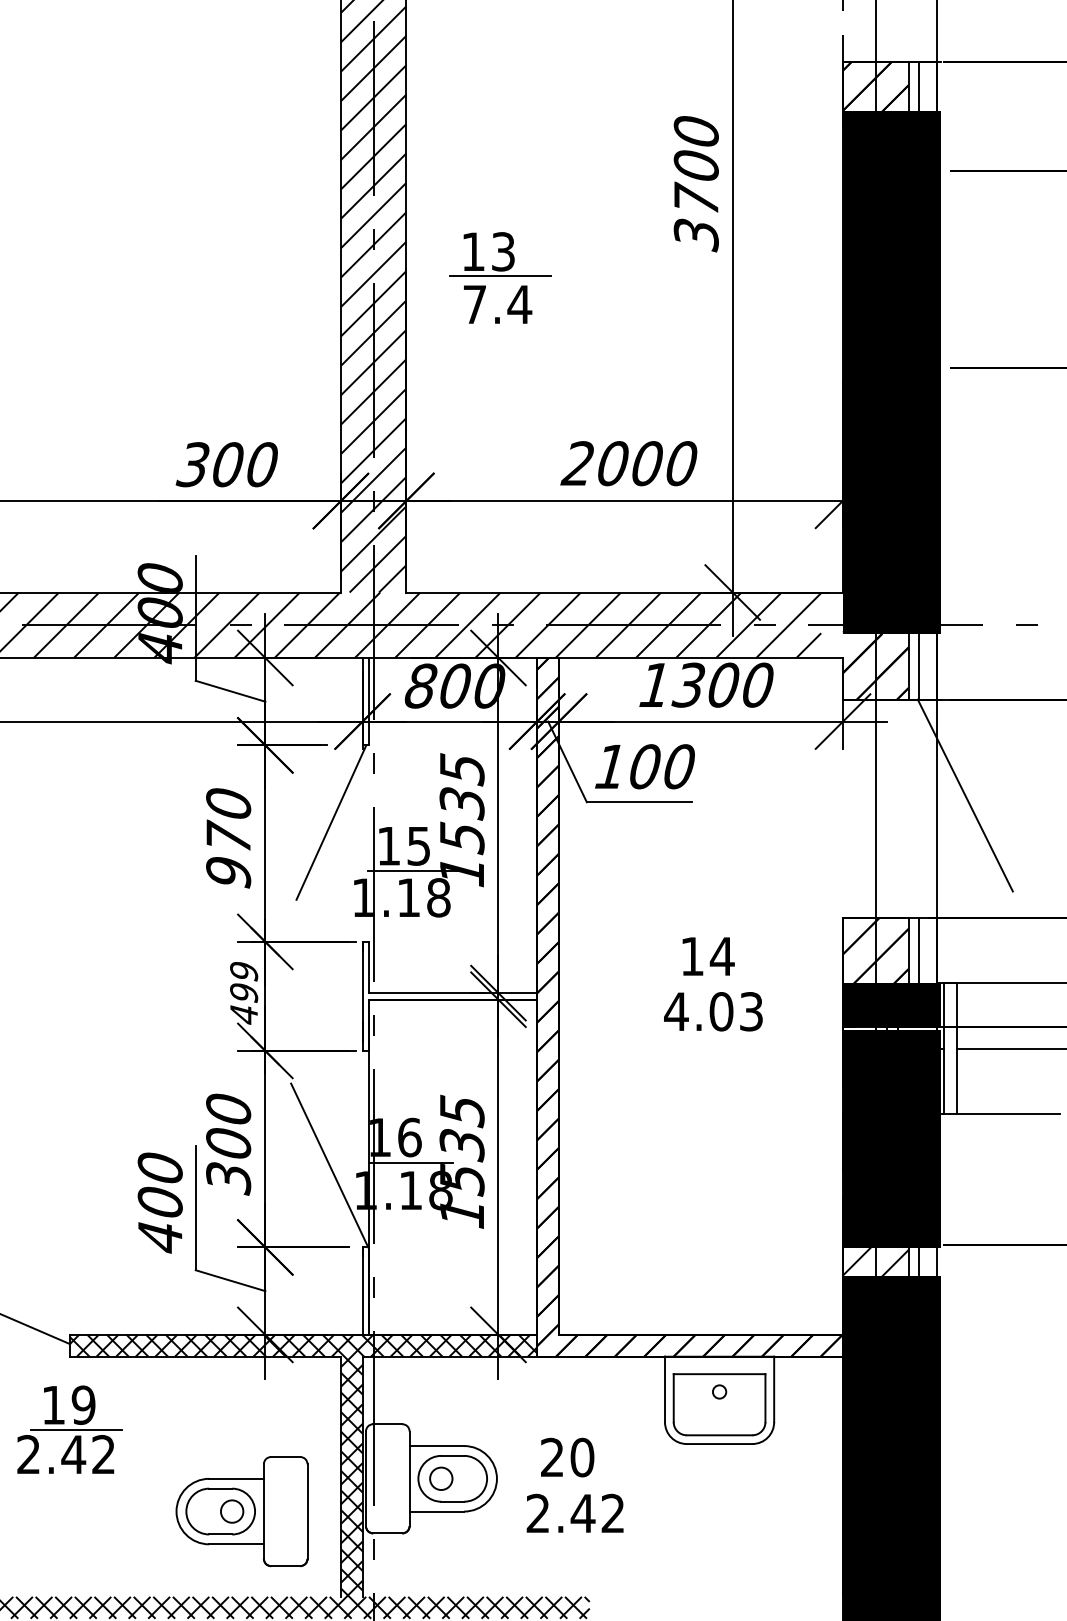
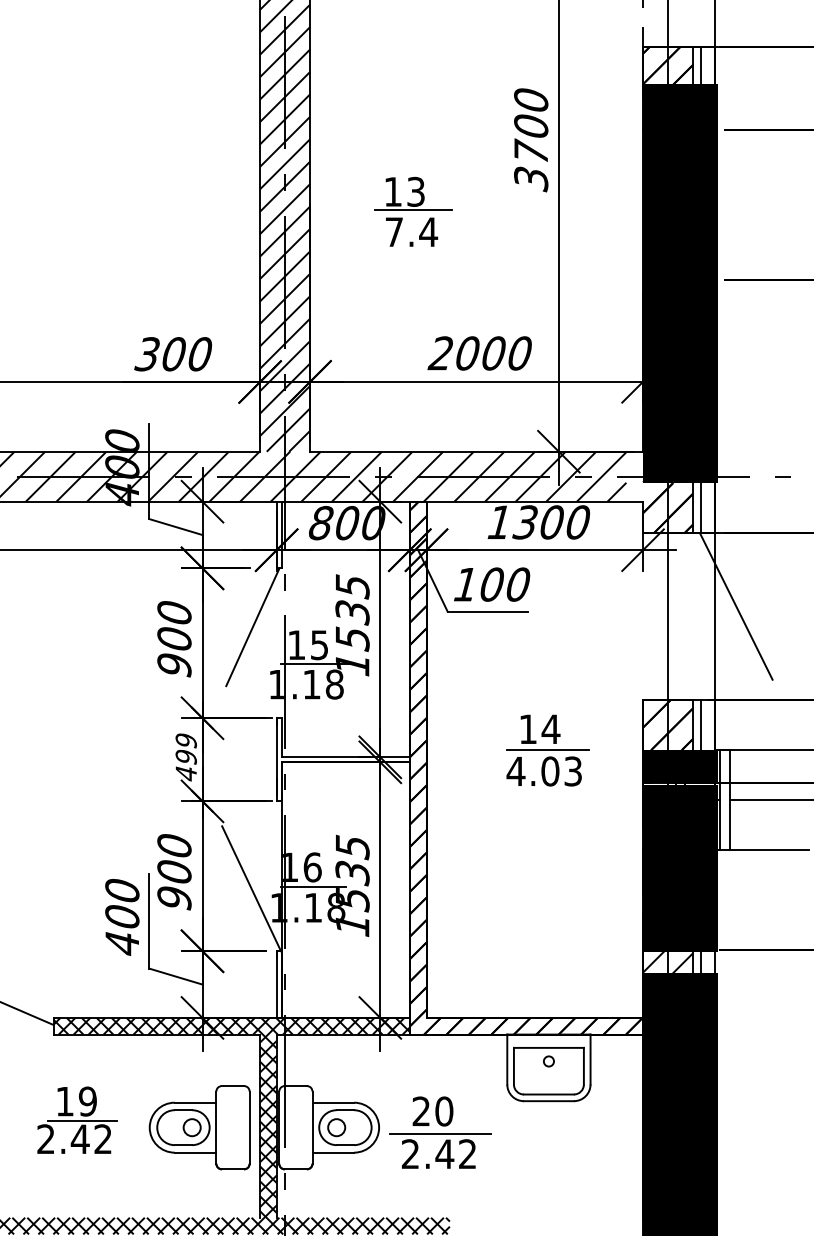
part: (500, 277) -> (413, 211), moved
text: (228, 836) -> (174, 637), 970 -> 900
line: (717, 984) -> (547, 750), added
text: (228, 1178) -> (174, 898), 300 -> 900
part: (69, 1428) -> (77, 1119), moved
line: (577, 1486) -> (440, 1133), added
part: (241, 1511) -> (199, 1127), moved

